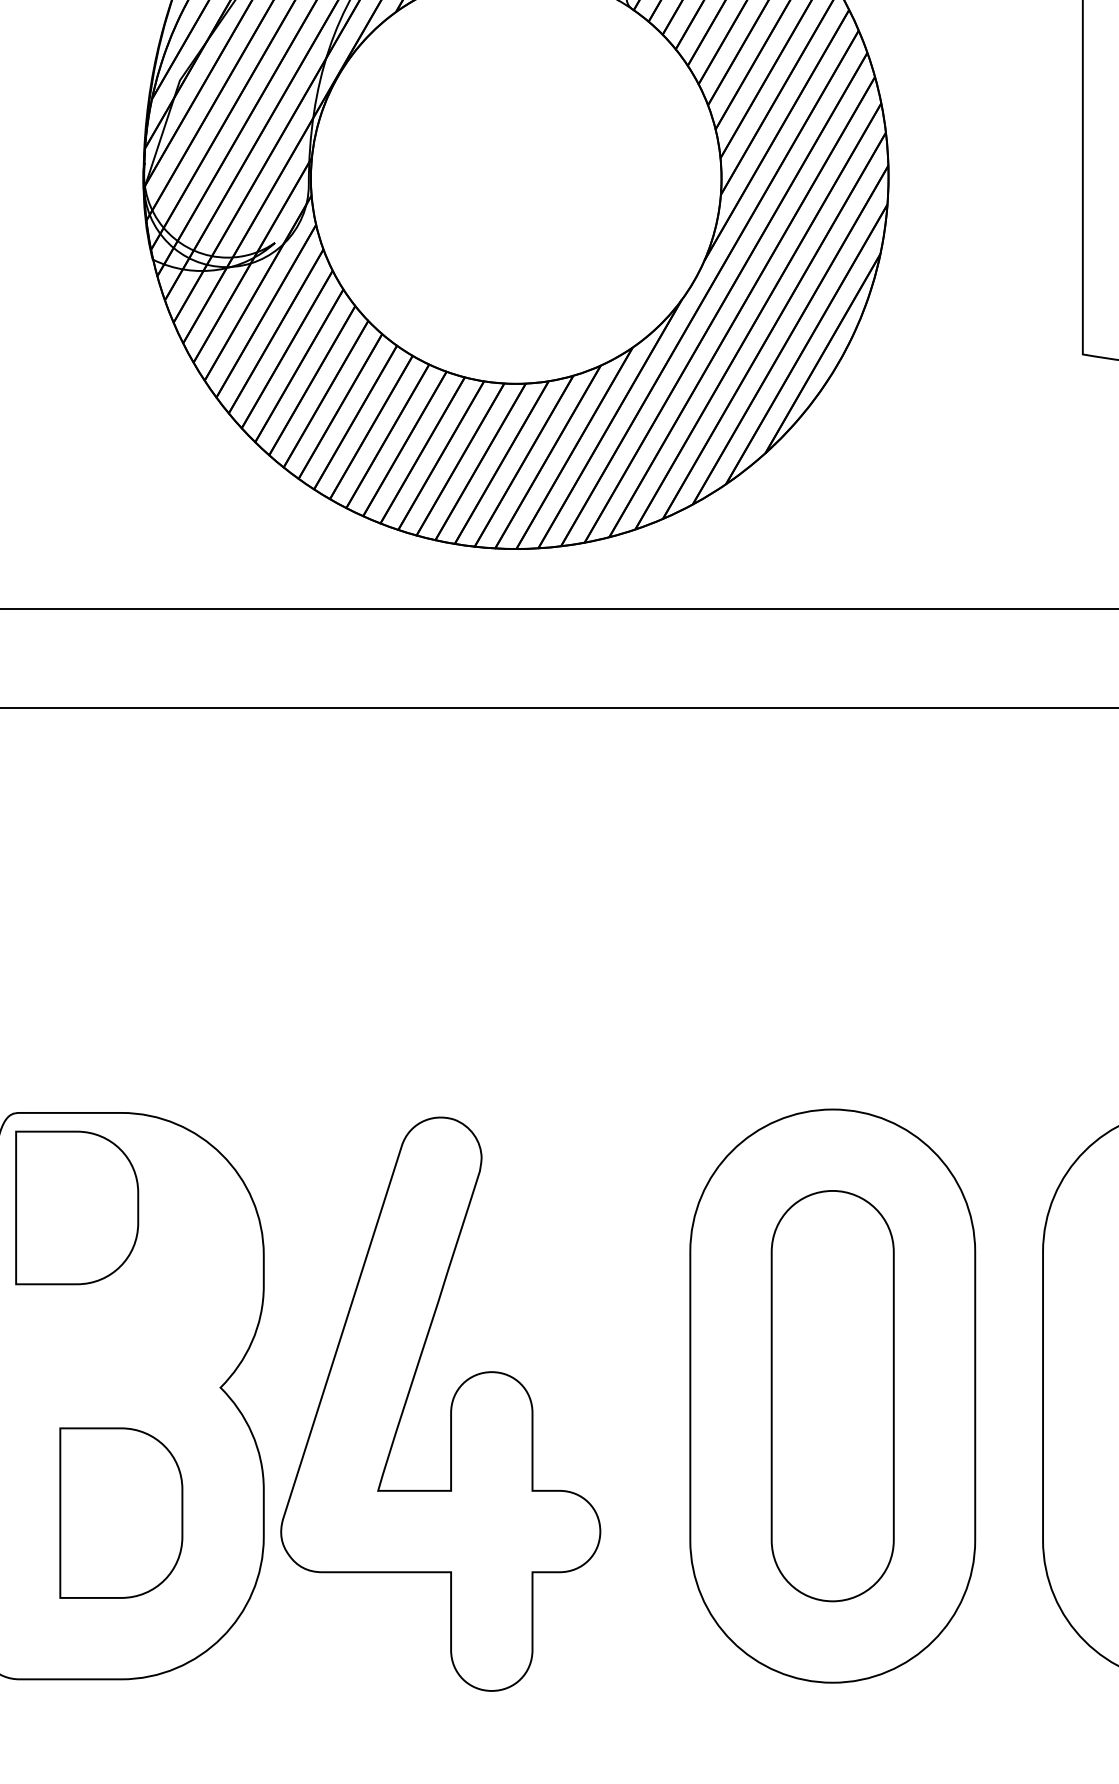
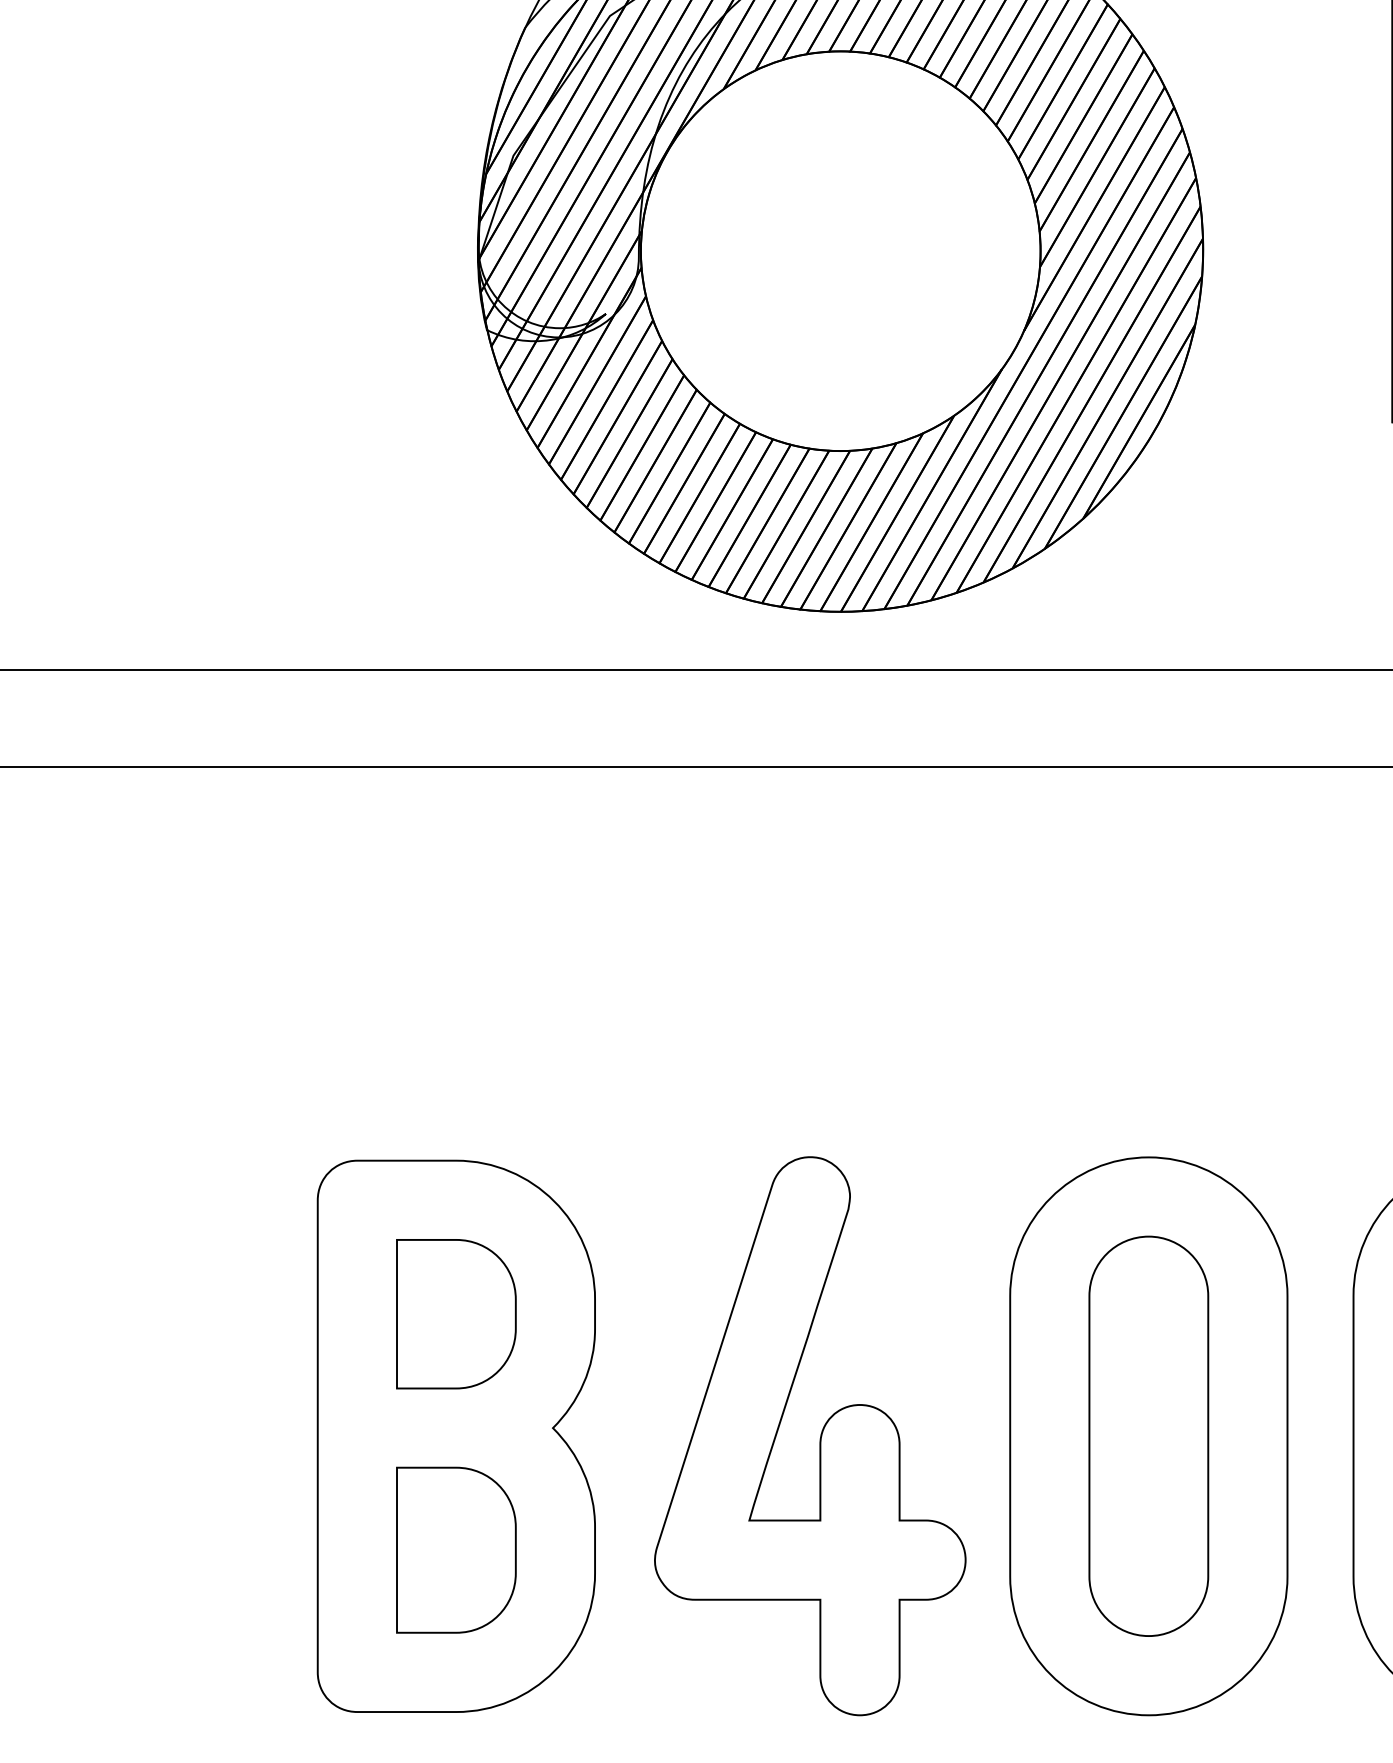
part: (77, 1208) -> (456, 1314), moved
part: (450, 1406) -> (819, 1438), moved

